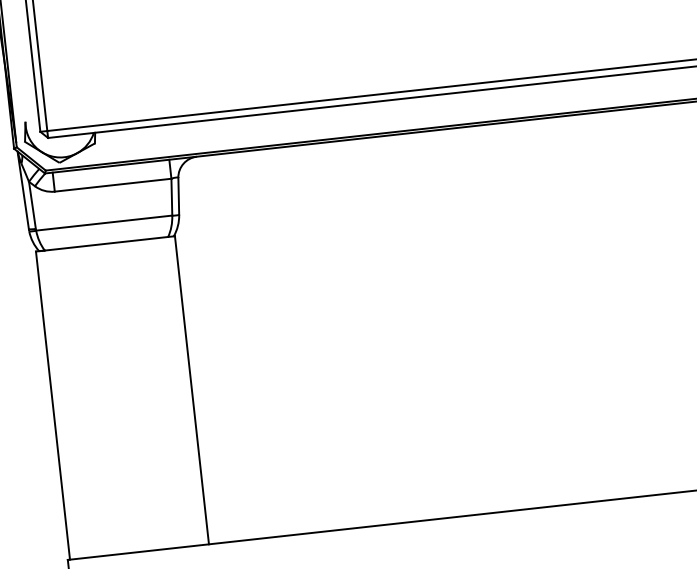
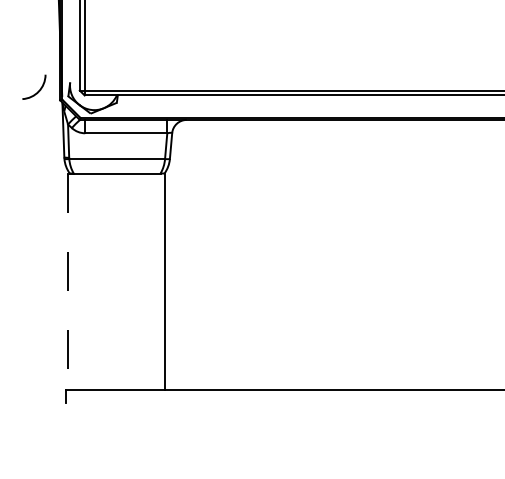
line: (53, 406) -> (67, 282), solid -> dashed

